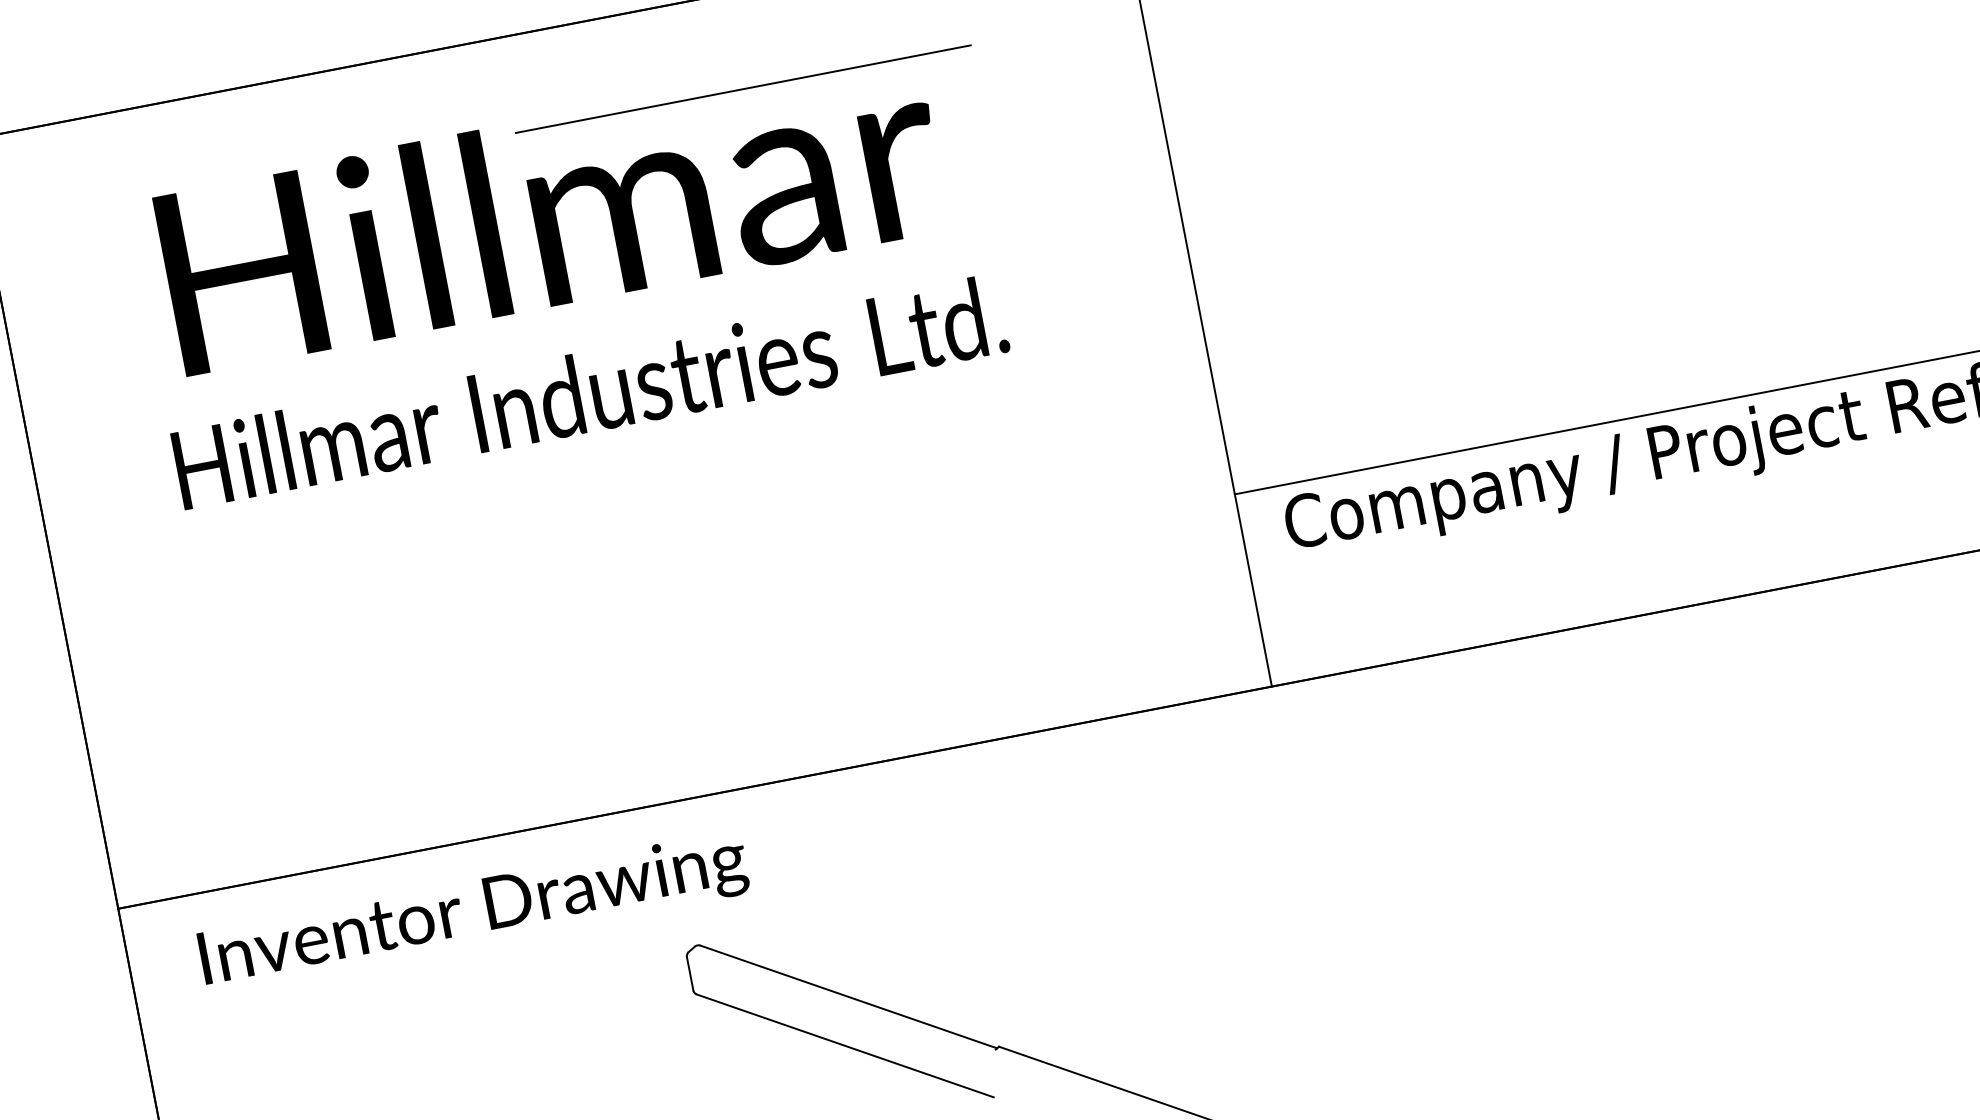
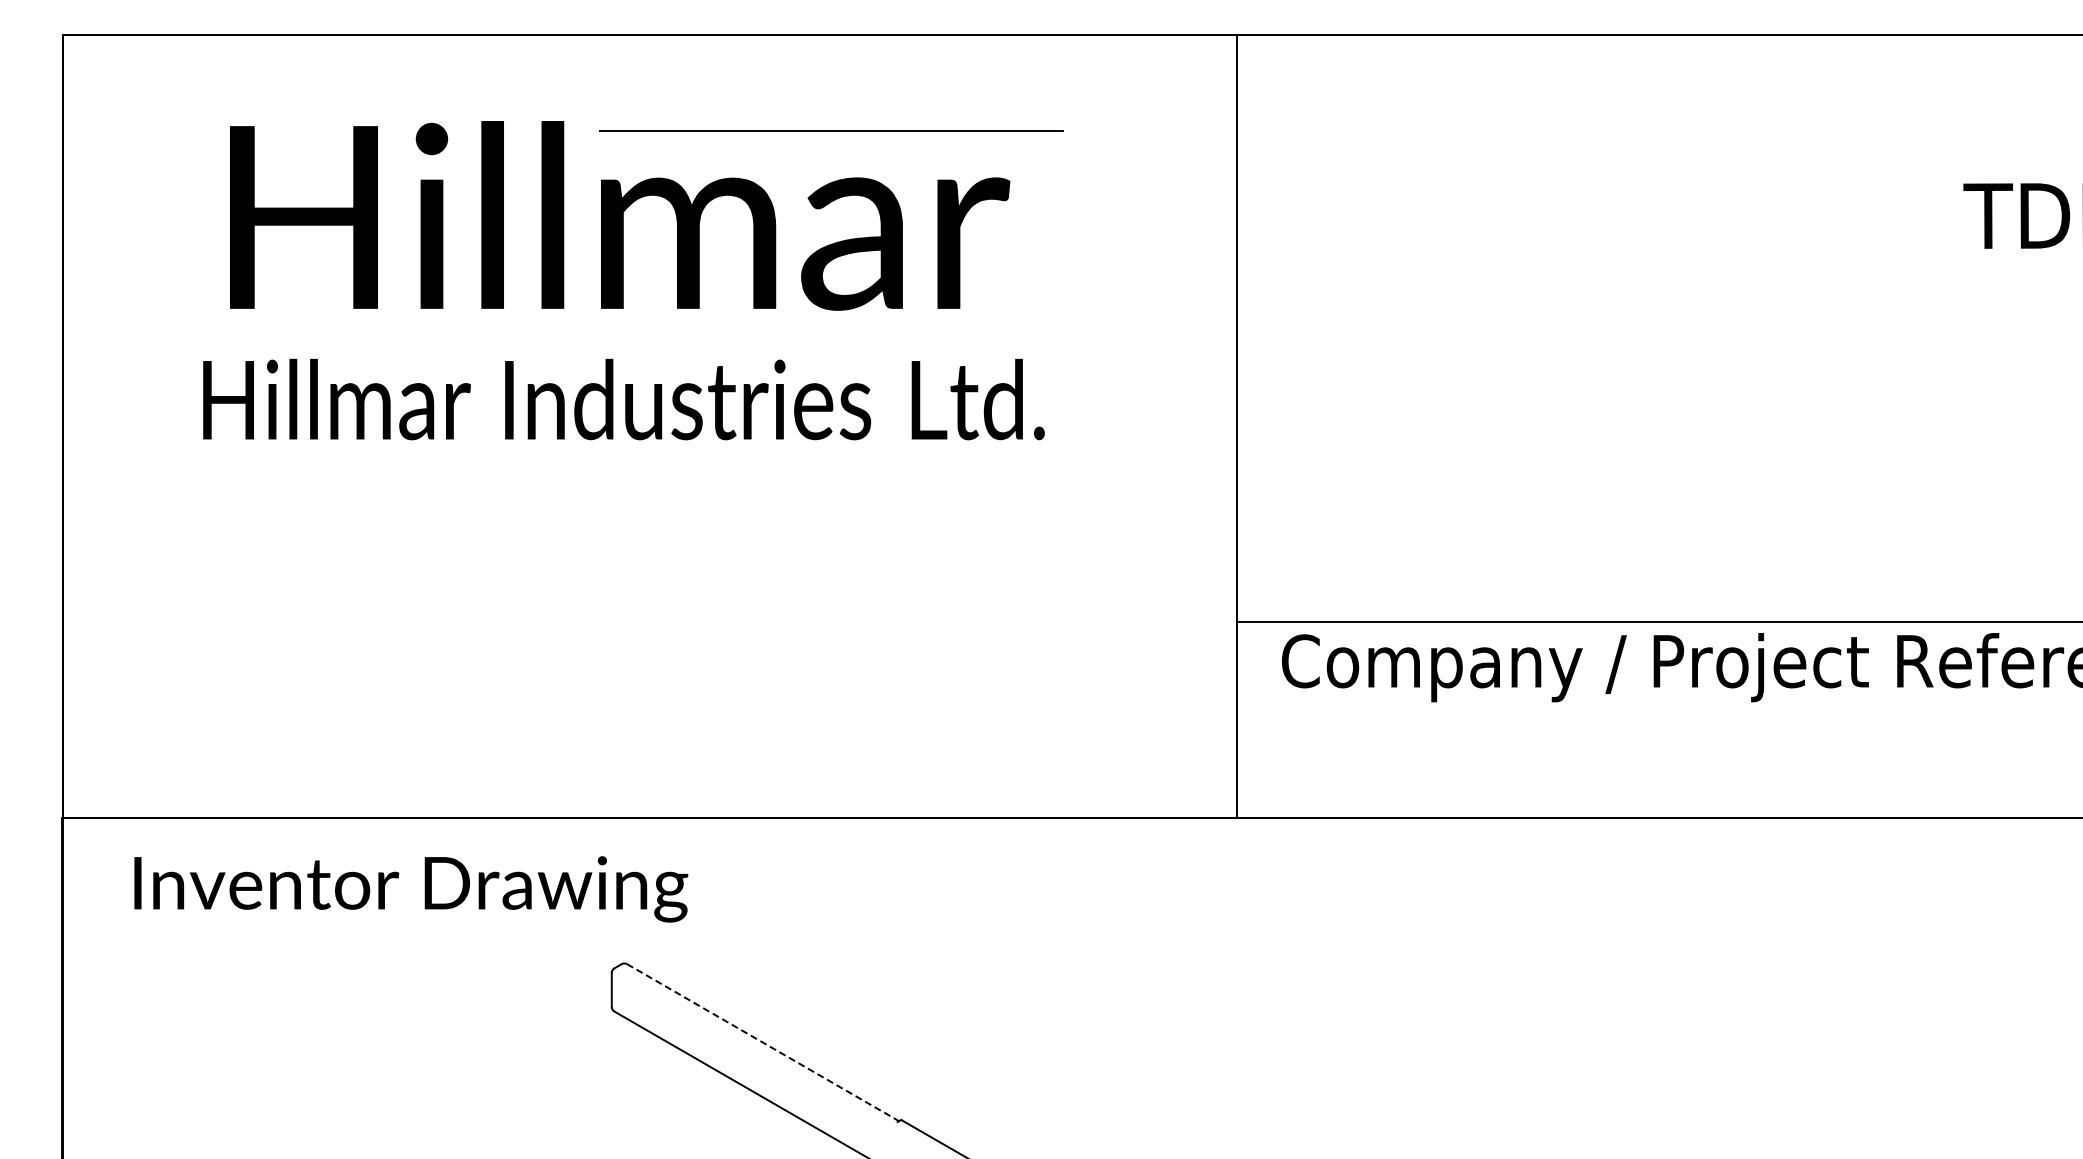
line: (849, 996) -> (763, 1042), solid -> dashed

